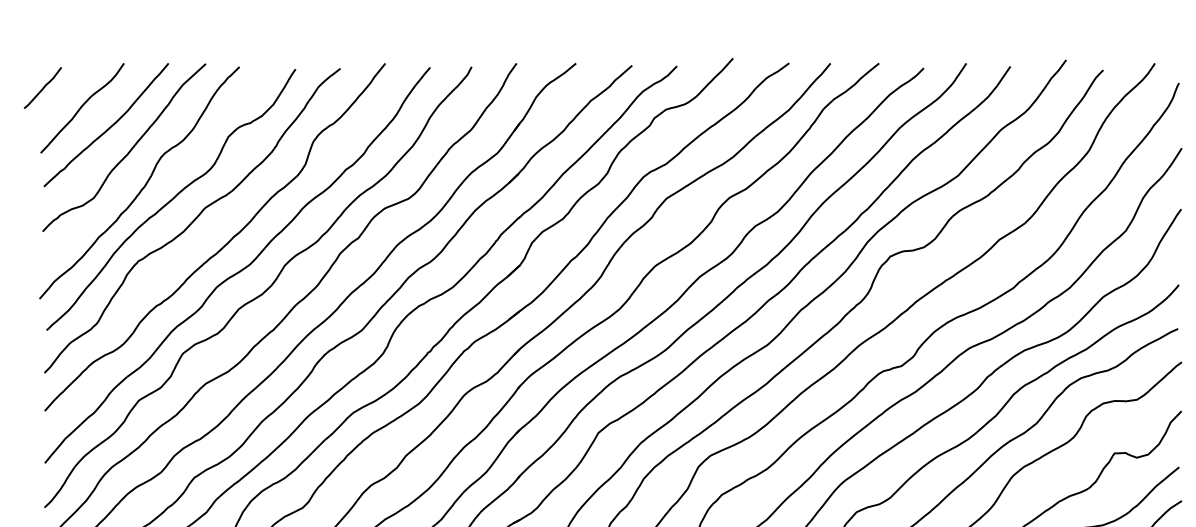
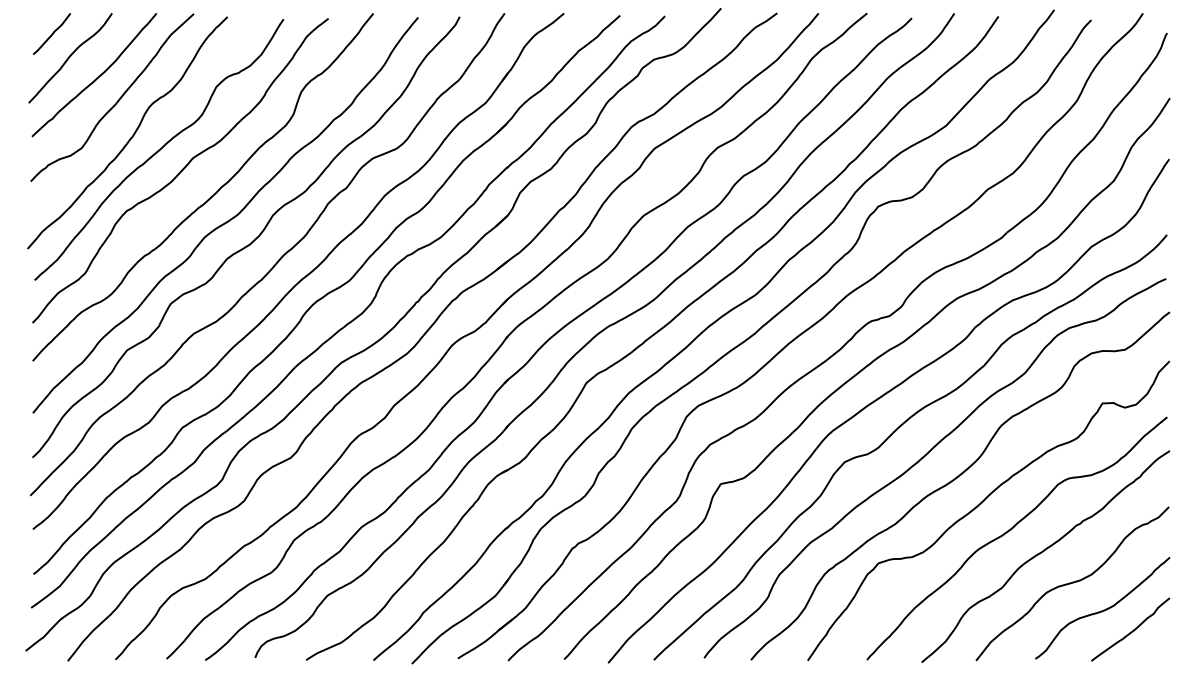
line: (42, 87) -> (51, 33), moved

